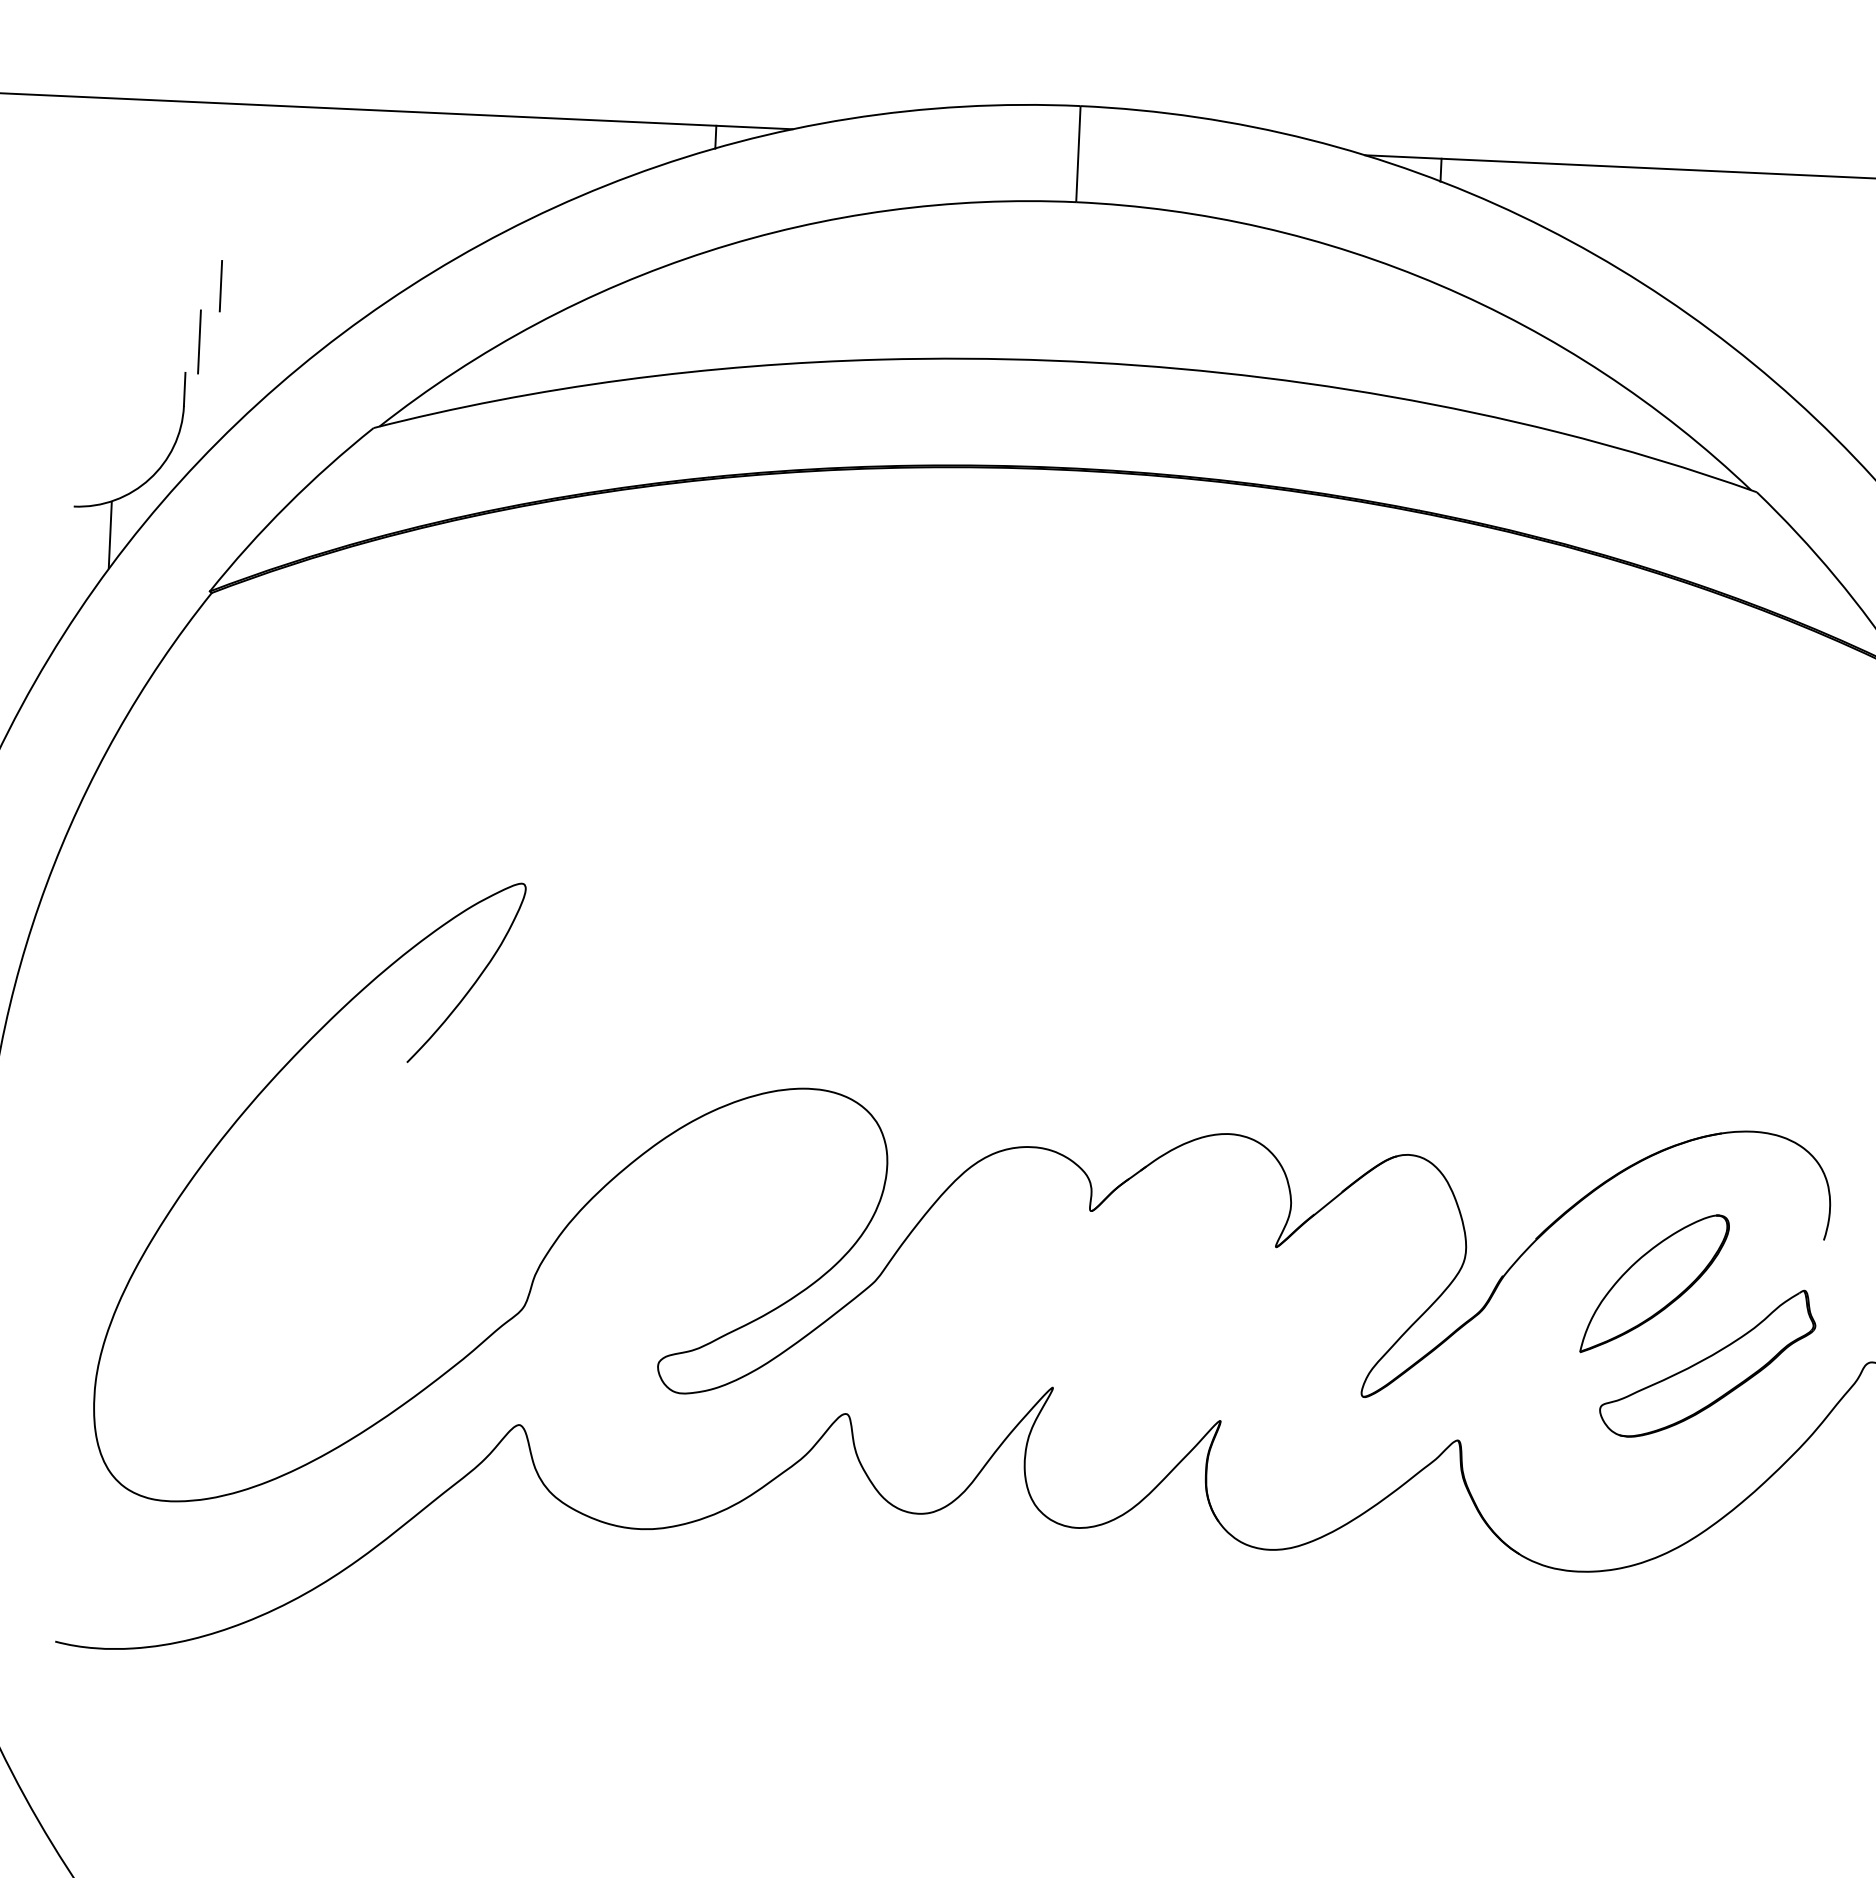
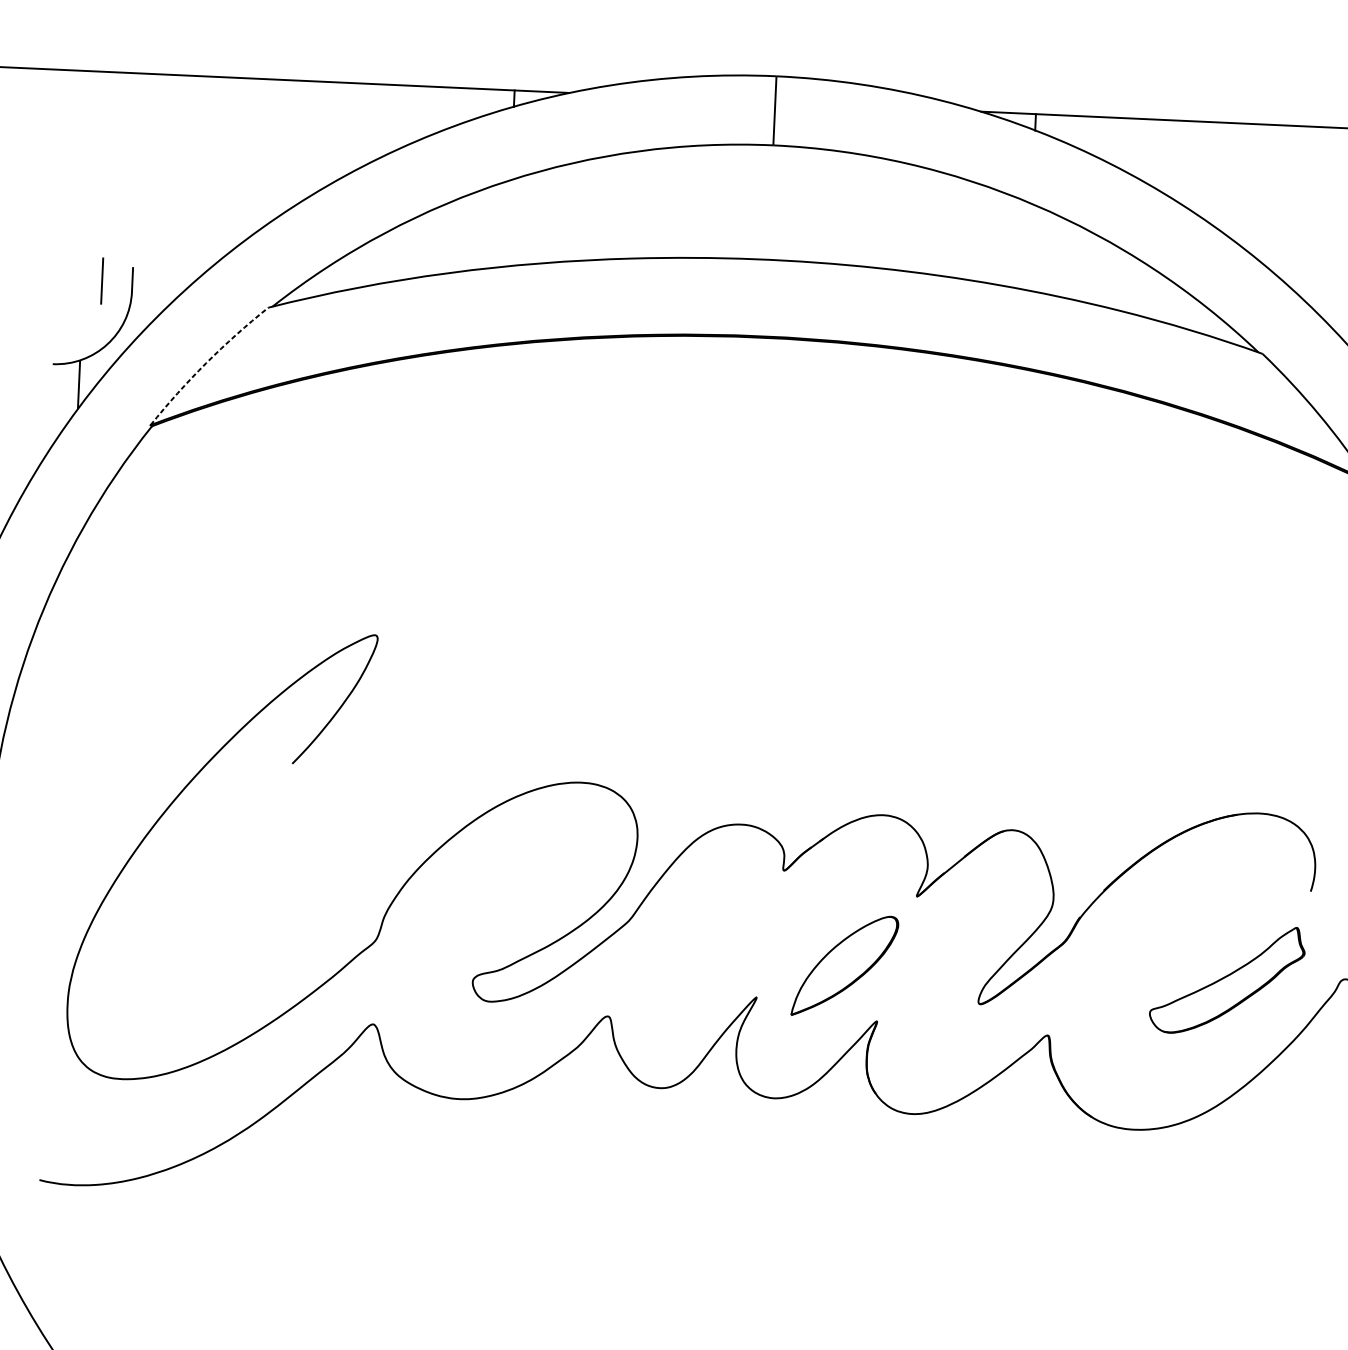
line: (220, 286) -> (158, 205), removed
line: (199, 341) -> (102, 280), moved
arc: (287, 505) -> (206, 363), solid -> dashed
part: (1654, 1283) -> (844, 965), moved

